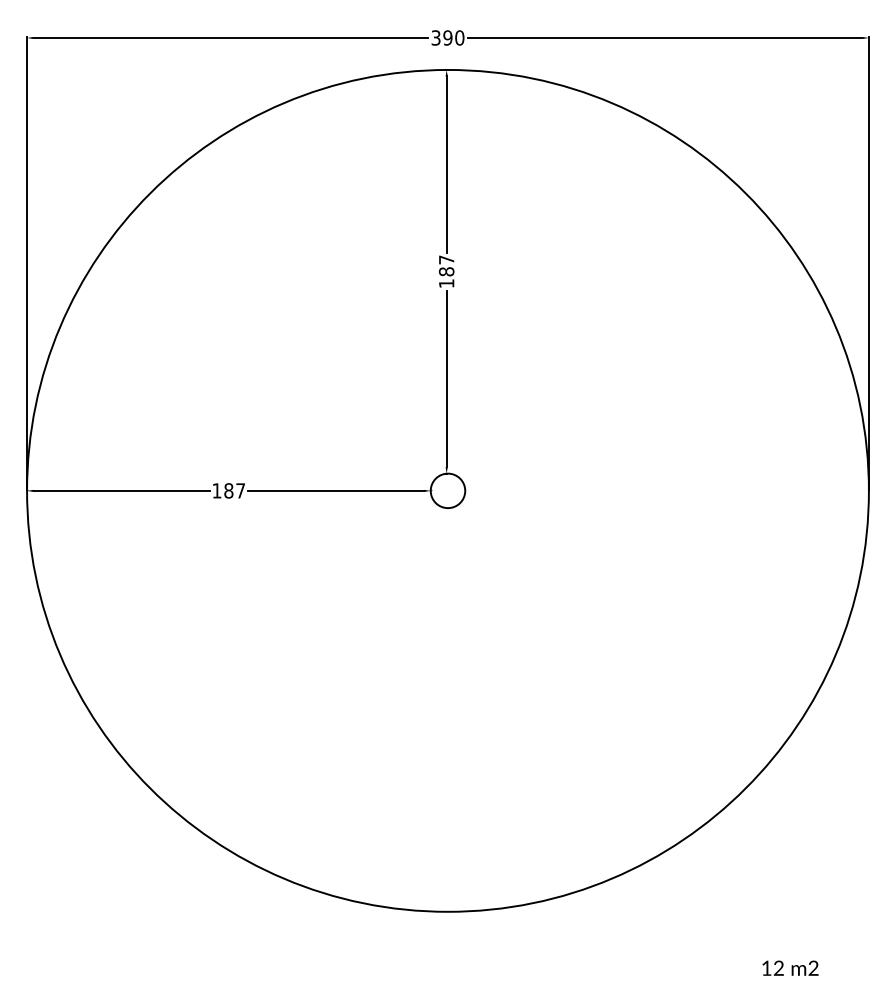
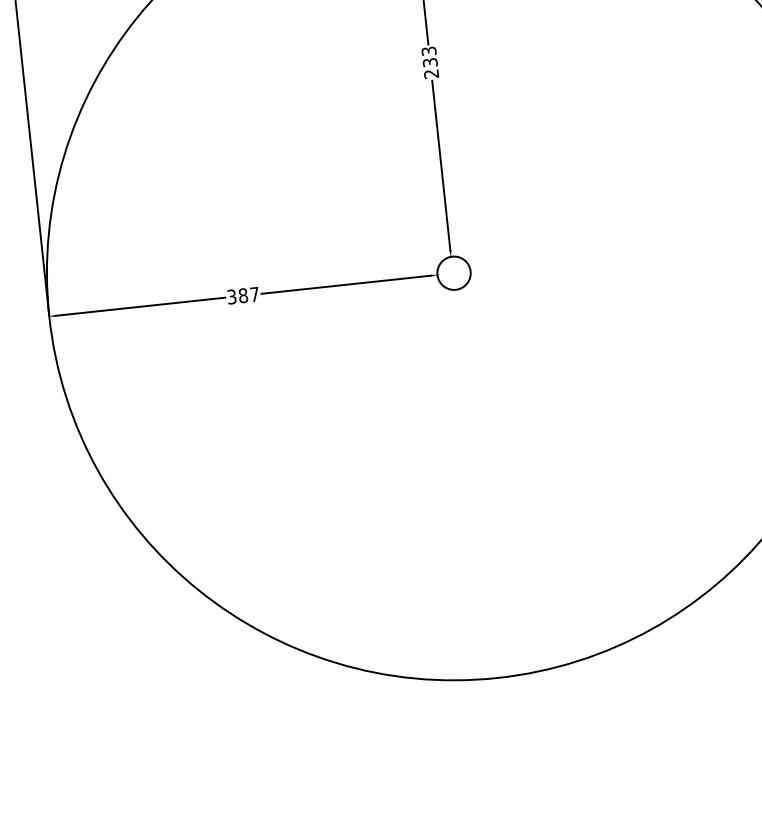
text: (446, 271) -> (430, 62), 187 -> 233
text: (216, 490) -> (231, 296), 187 -> 387

